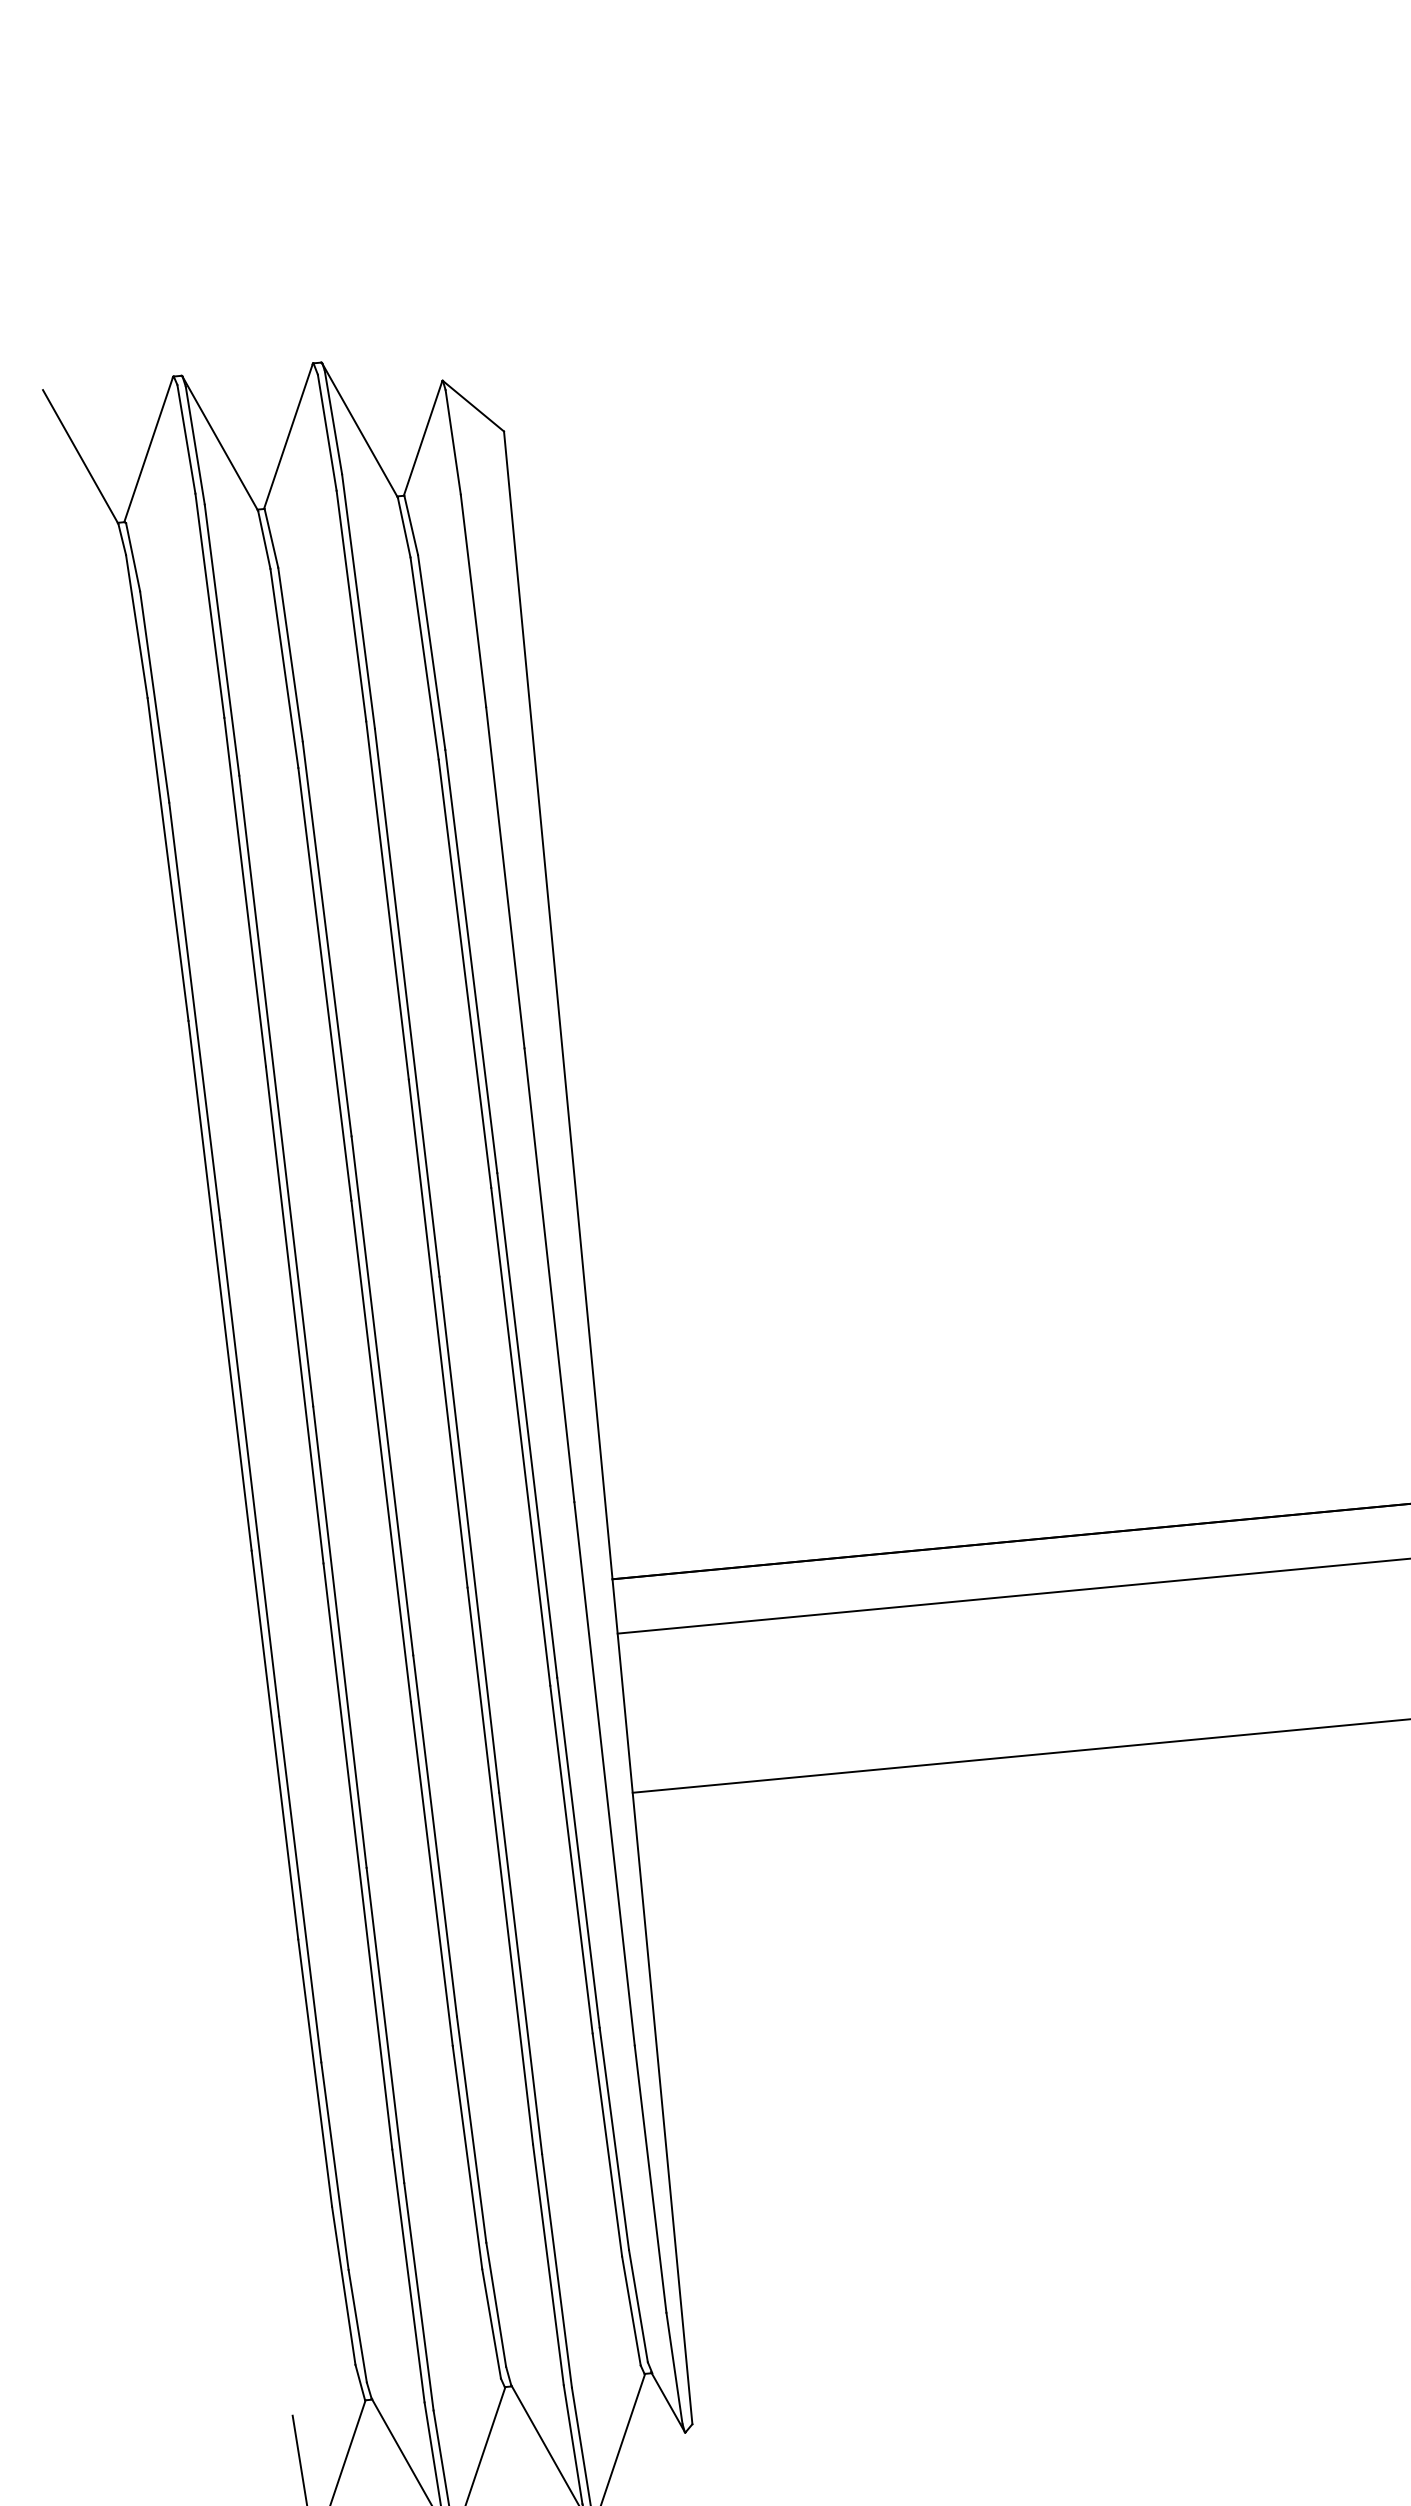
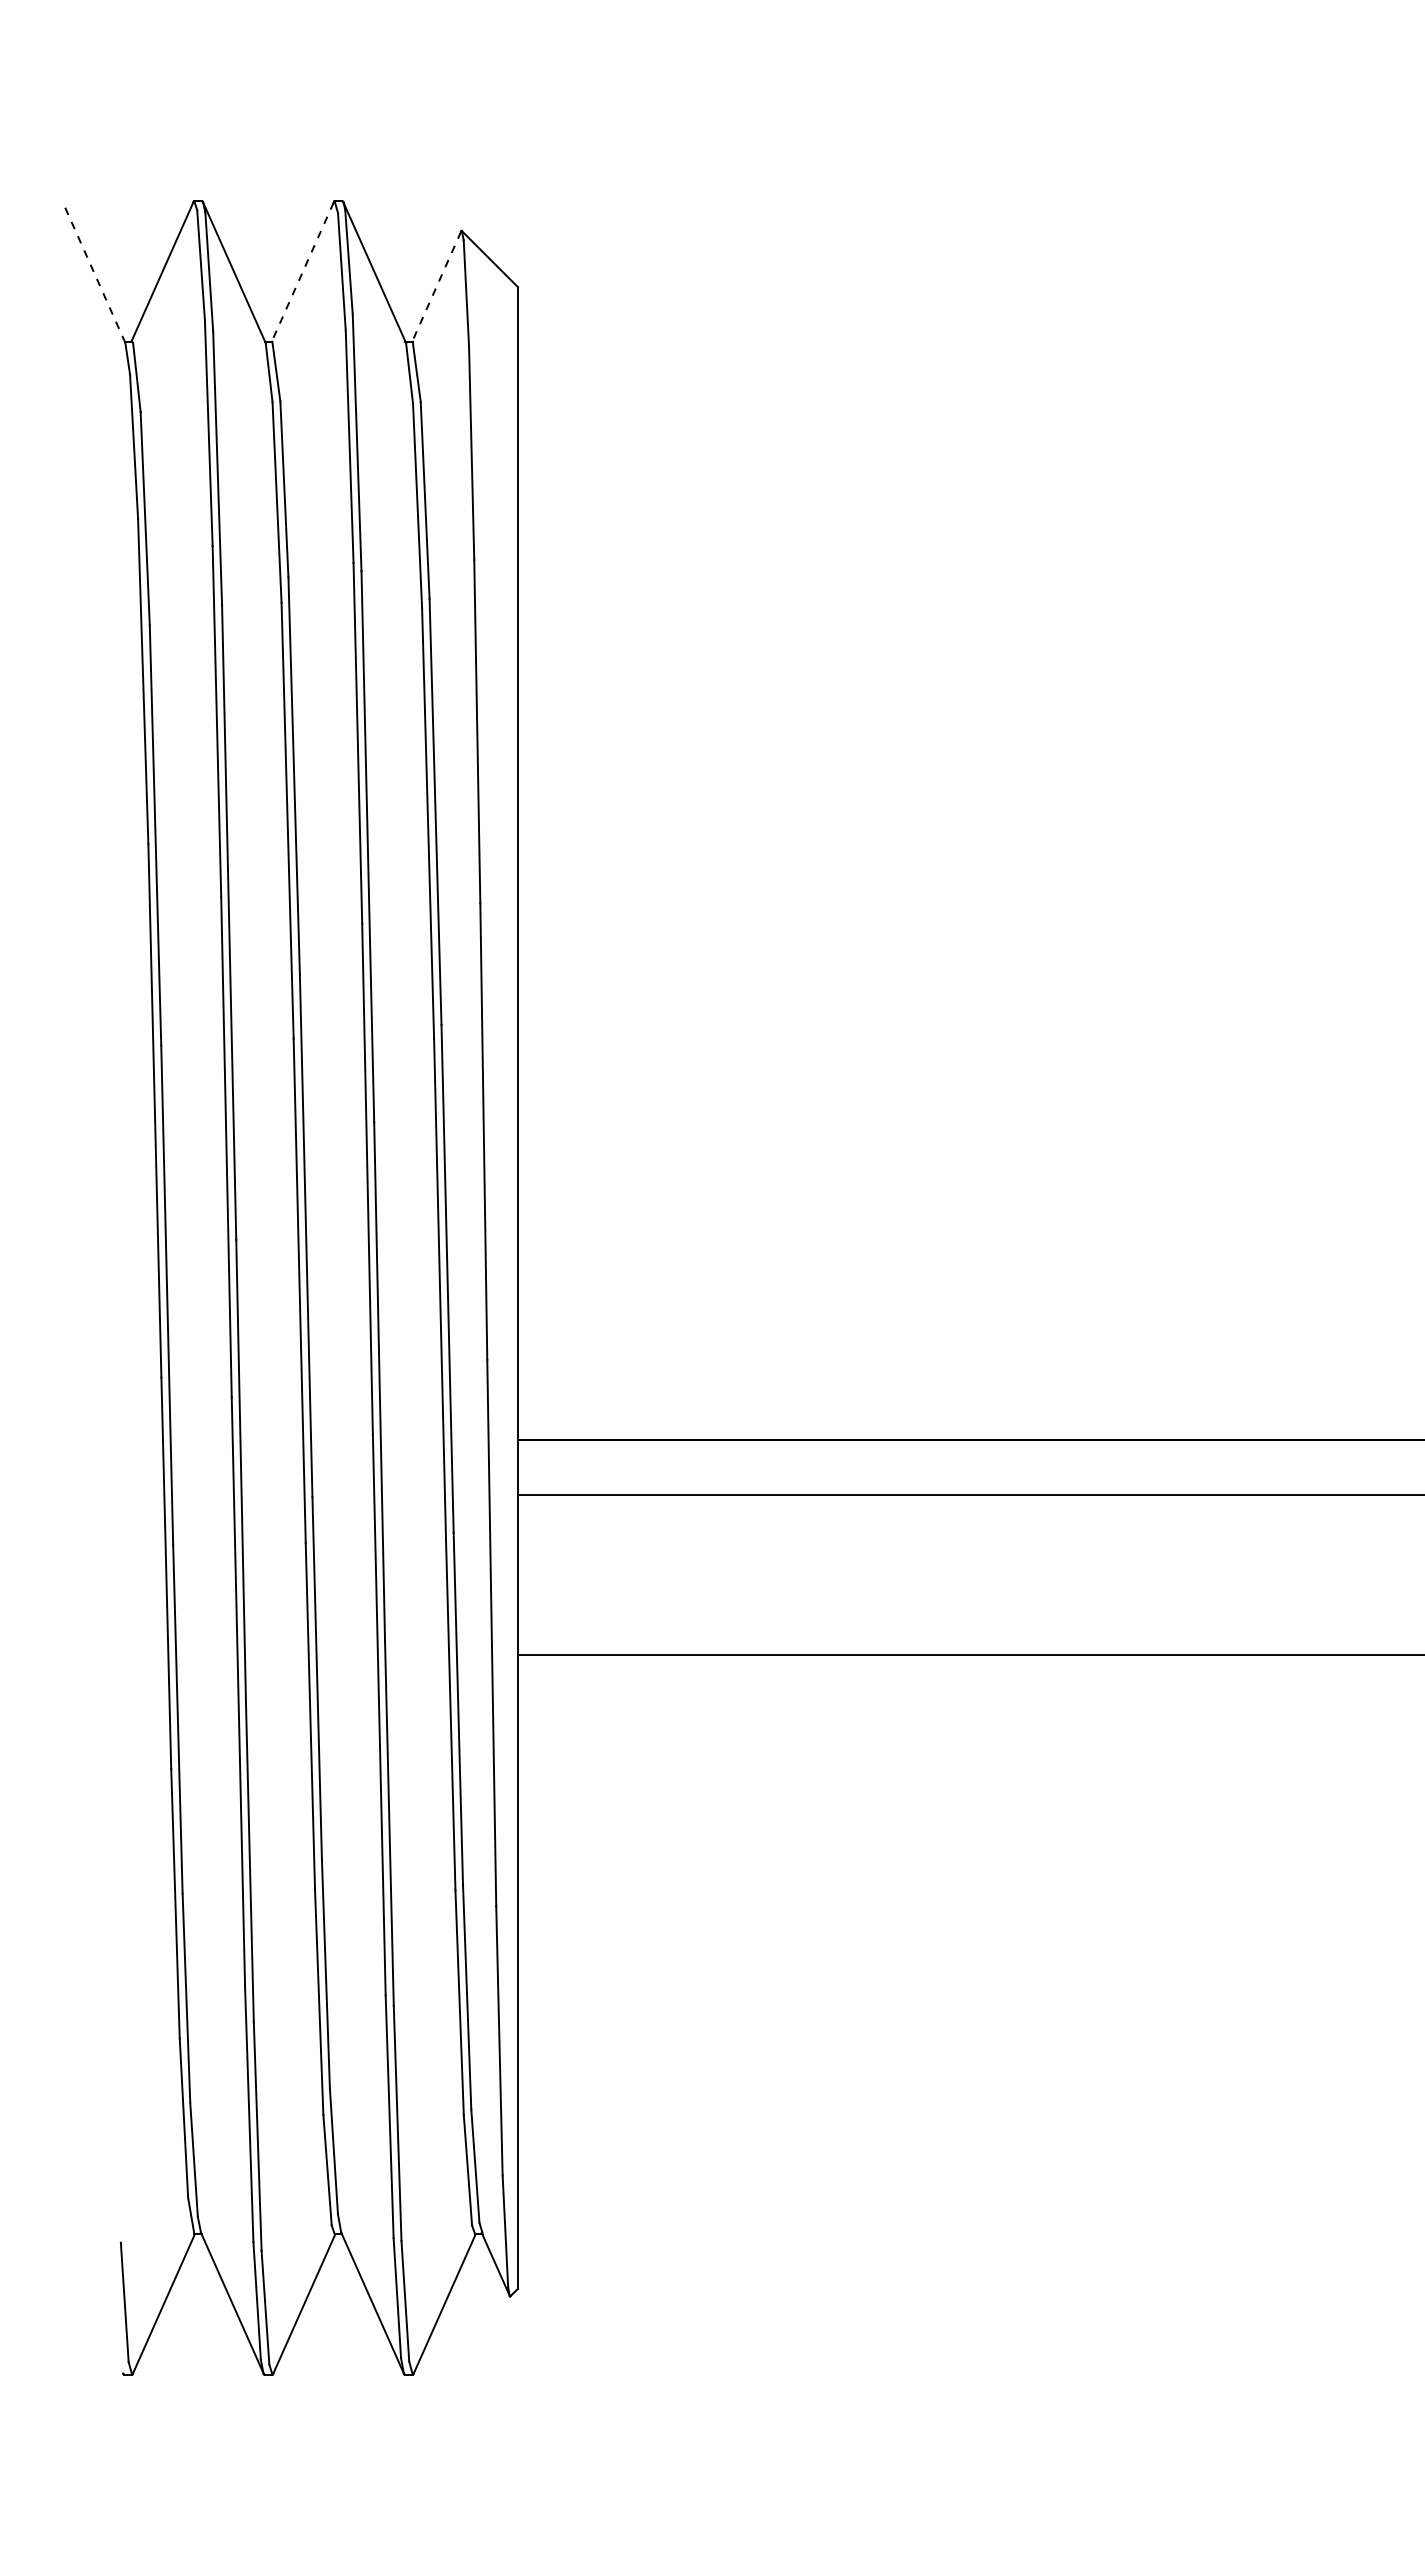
line: (288, 437) -> (302, 272), solid -> dashed
line: (422, 439) -> (436, 287), solid -> dashed
line: (81, 456) -> (94, 272), solid -> dashed

